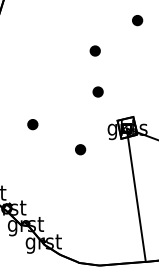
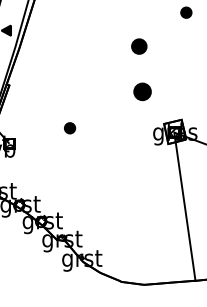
part: (95, 50) -> (139, 46), size x1.4
part: (98, 92) -> (142, 92), size x1.6
part: (80, 150) -> (123, 156), removed

